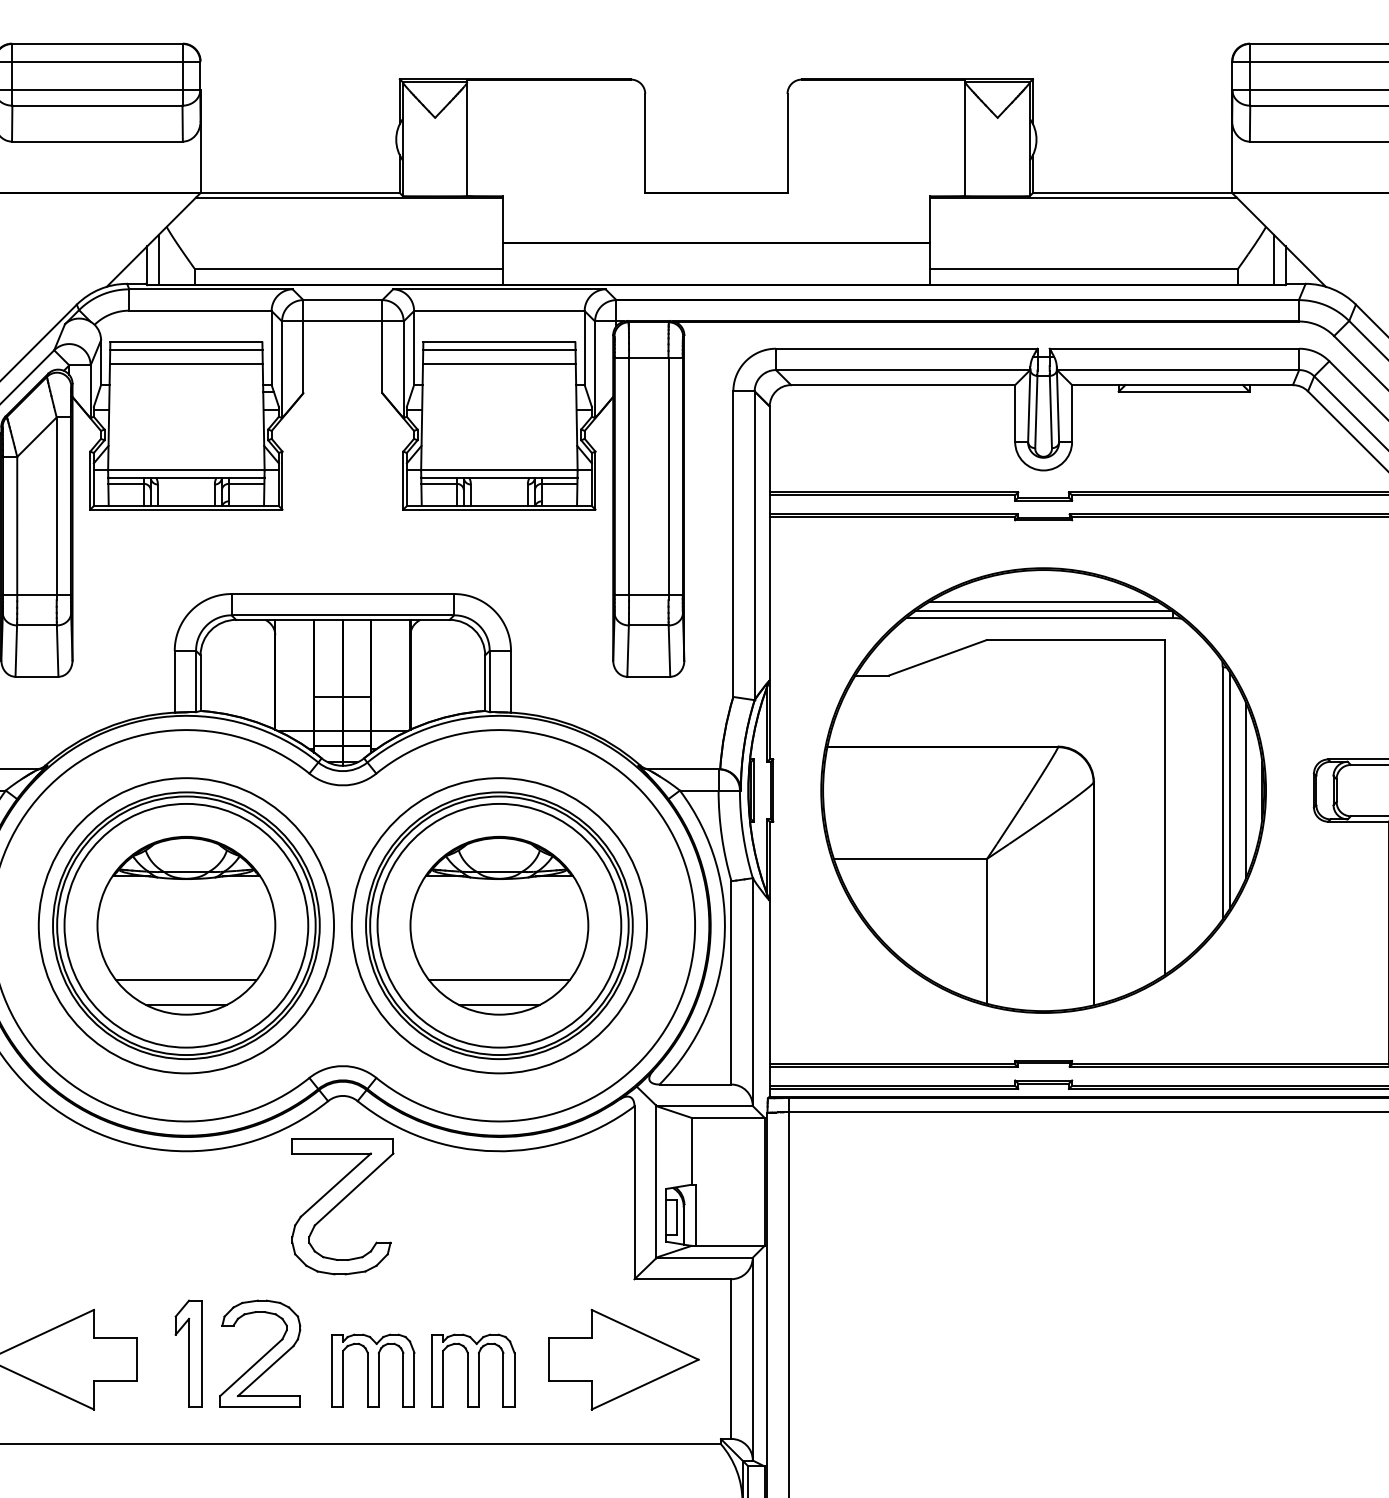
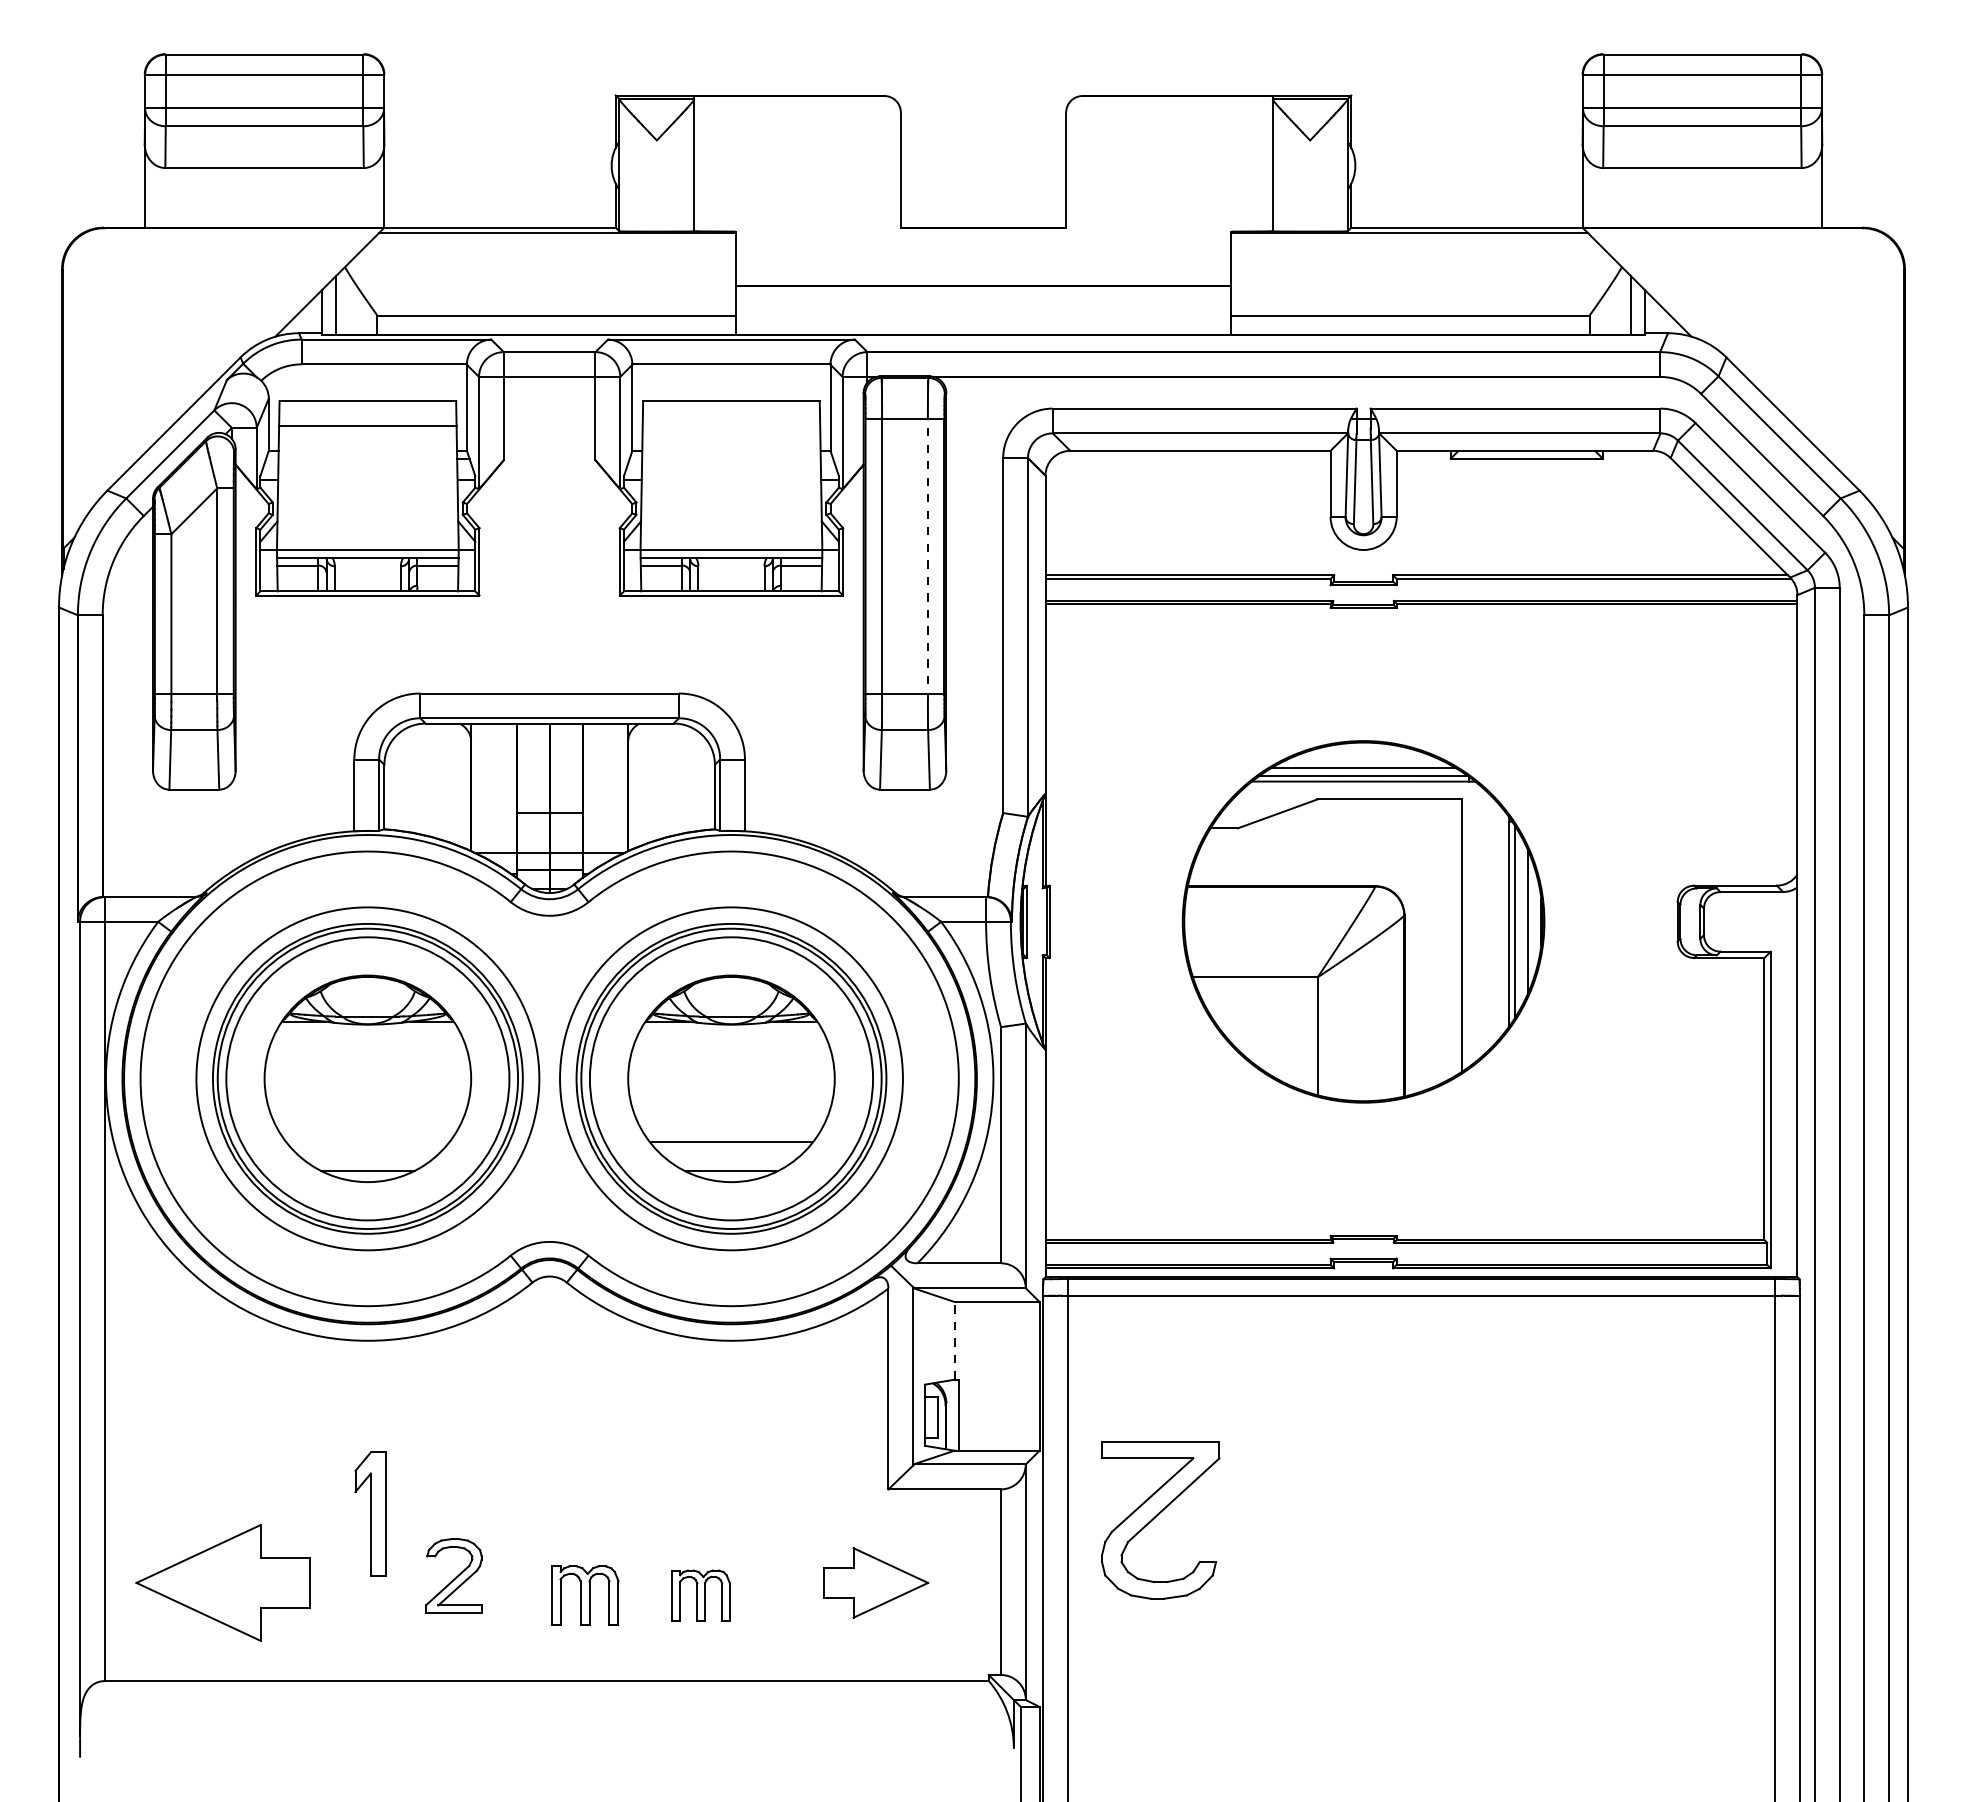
line: (186, 349) -> (367, 409), removed
line: (499, 349) -> (731, 409), removed
line: (499, 363) -> (731, 425), removed
line: (668, 479) -> (927, 560), solid -> dashed
part: (1043, 790) -> (1363, 921), size x0.7
line: (186, 980) -> (367, 1142), removed
line: (691, 1151) -> (954, 1340), solid -> dashed
part: (342, 1206) -> (1160, 1520), moved
part: (188, 1353) -> (370, 1513), moved
part: (260, 1353) -> (453, 1575), size x0.6
part: (623, 1359) -> (875, 1582), size x0.6
part: (372, 1370) -> (584, 1595), size x0.7
part: (472, 1370) -> (700, 1595), size x0.6

